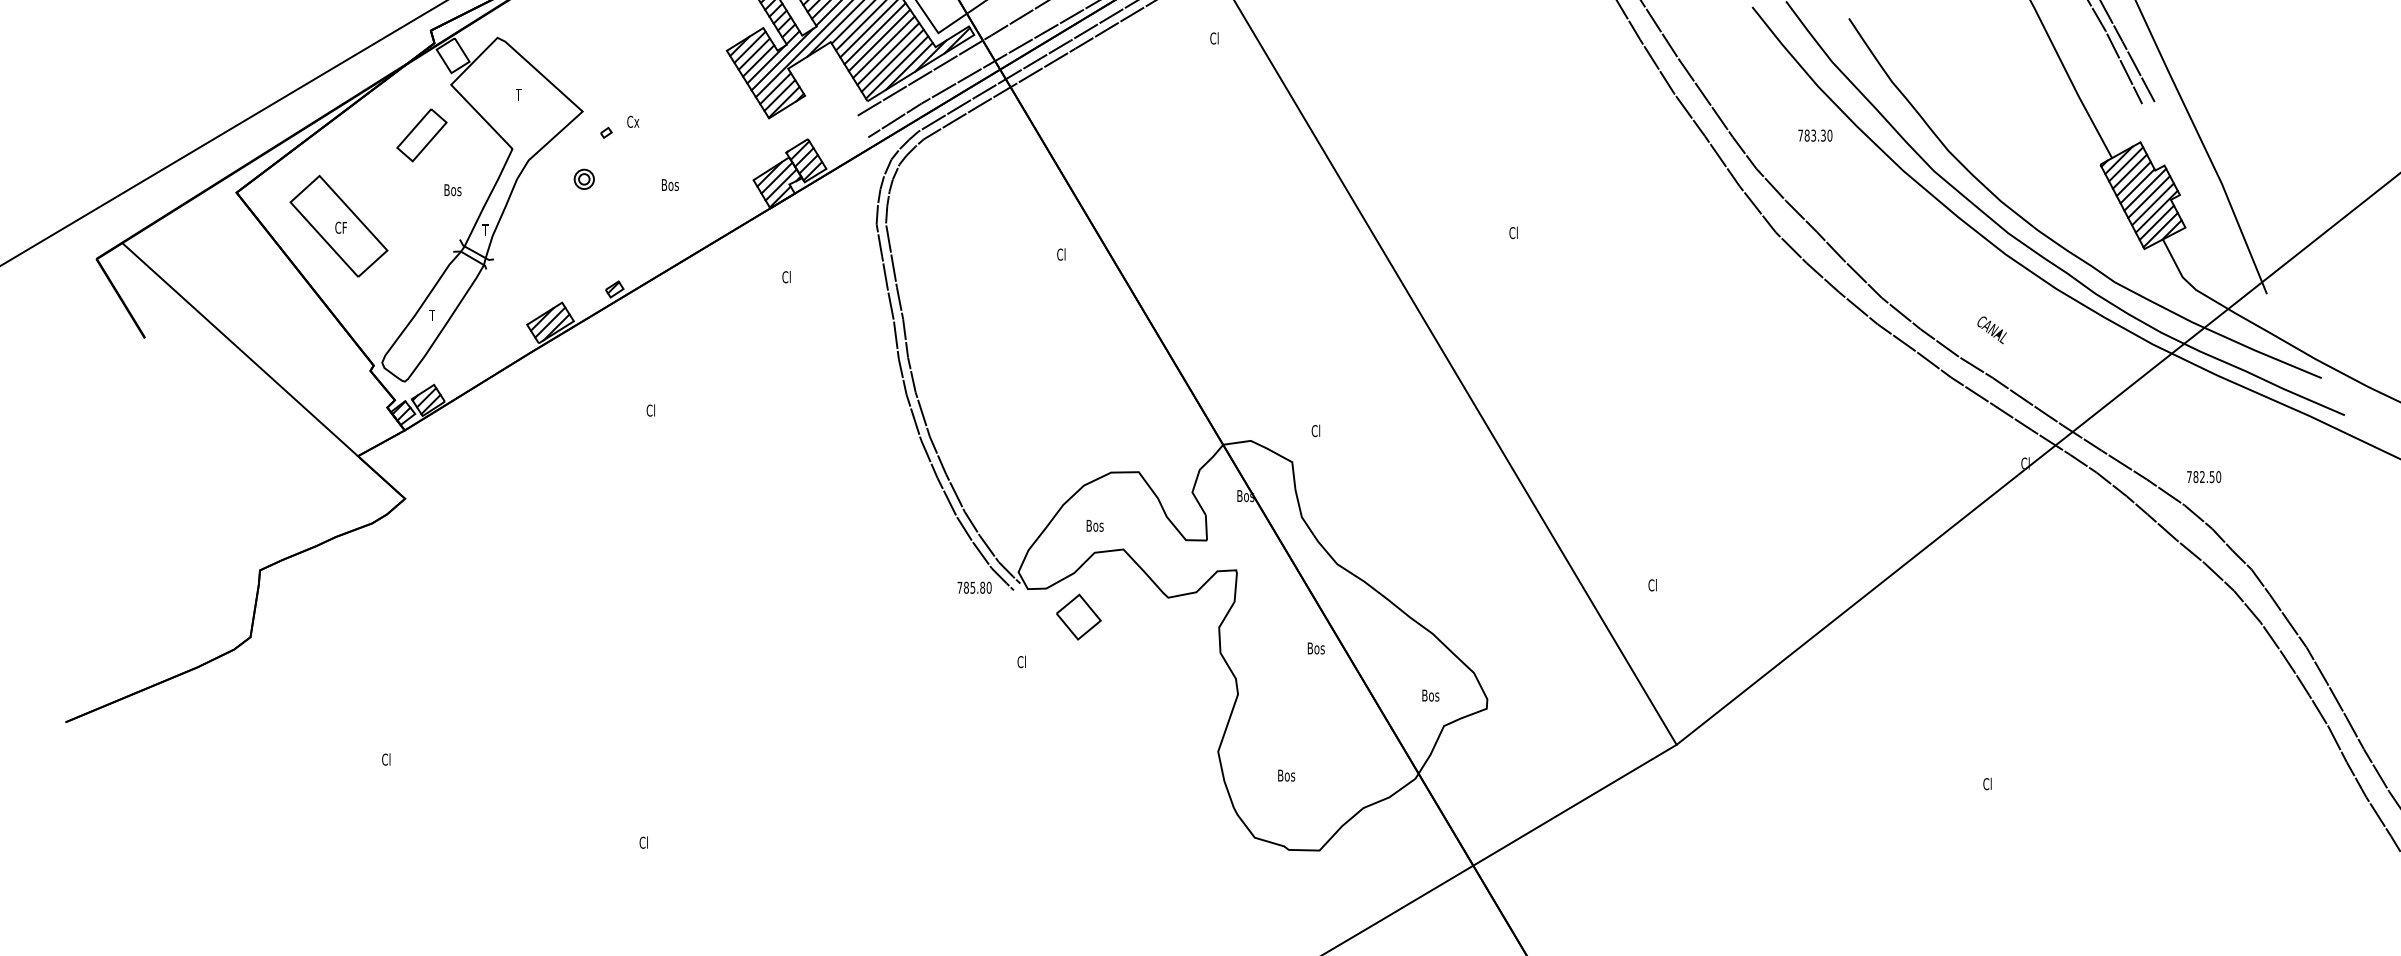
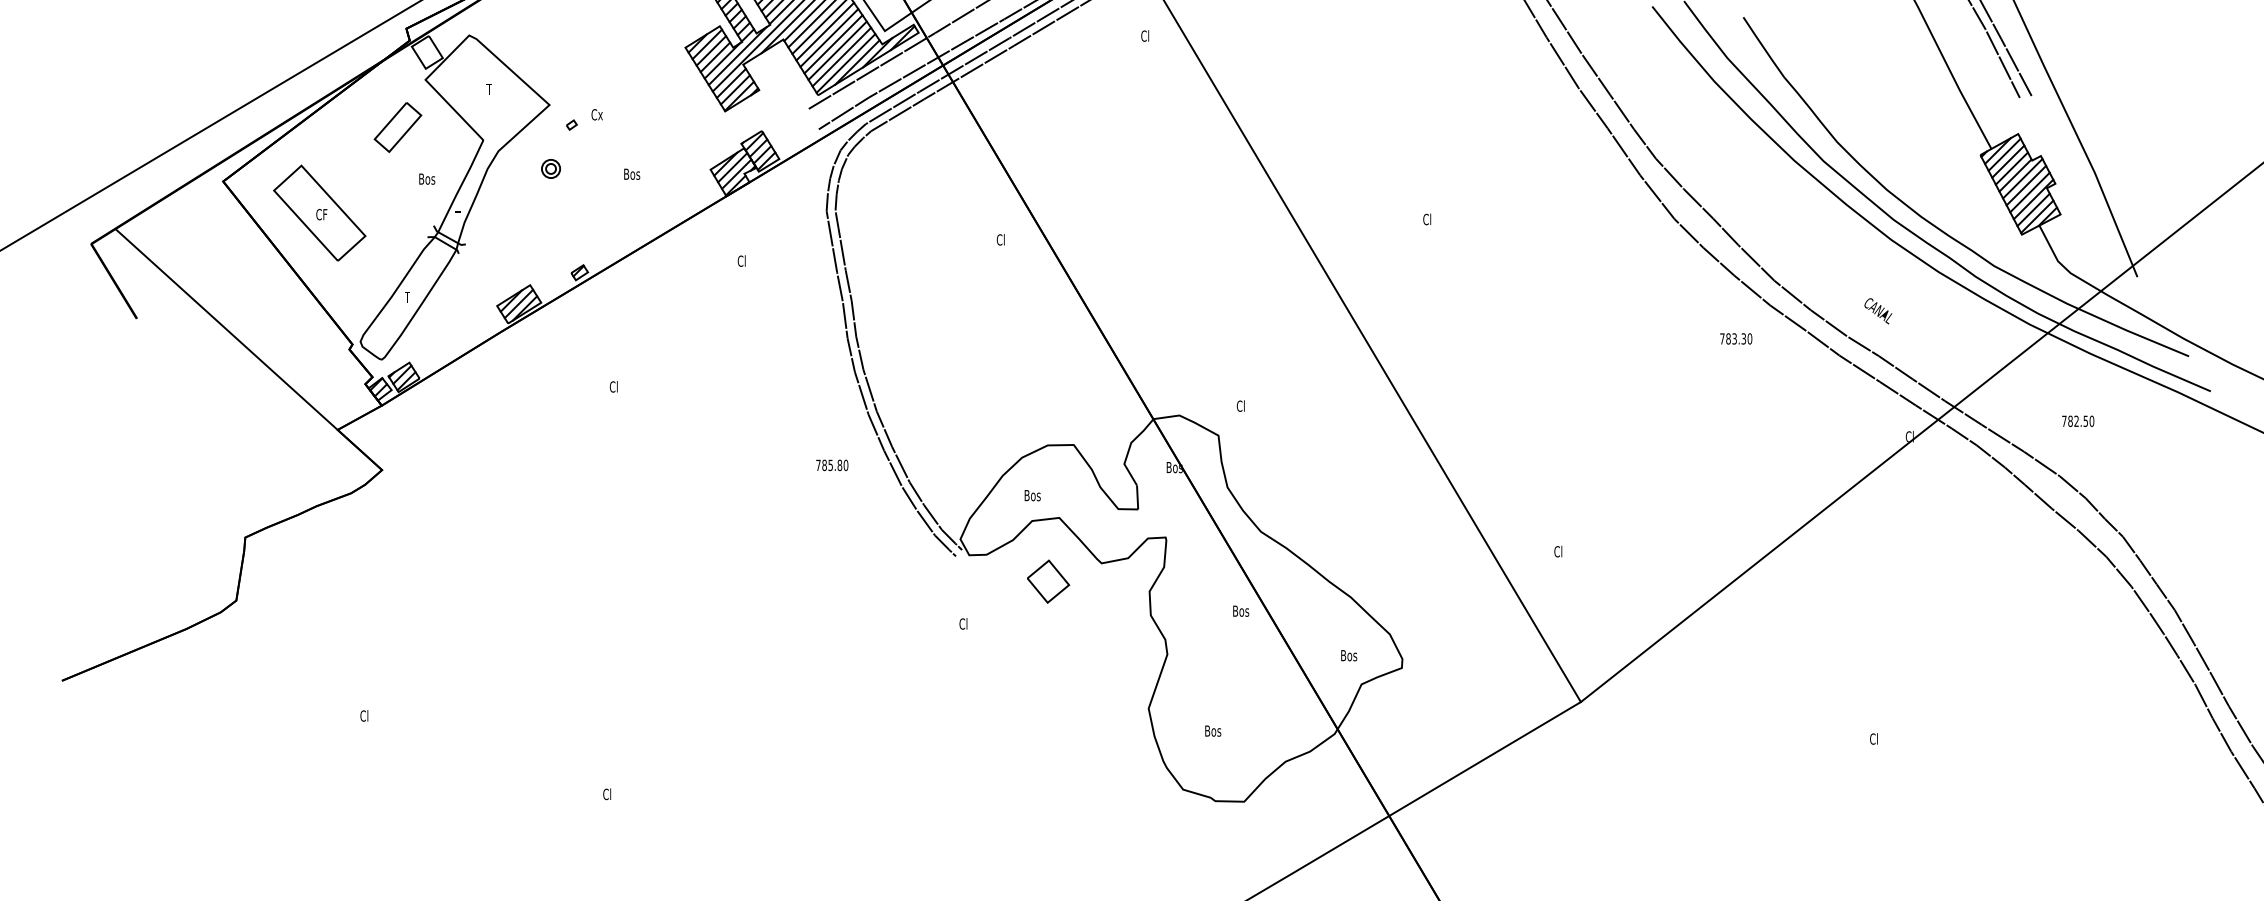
text: (1815, 135) -> (1736, 338), moved
text: (2204, 477) -> (2078, 421), moved
text: (974, 587) -> (832, 465), moved
part: (1078, 616) -> (1048, 581), moved

